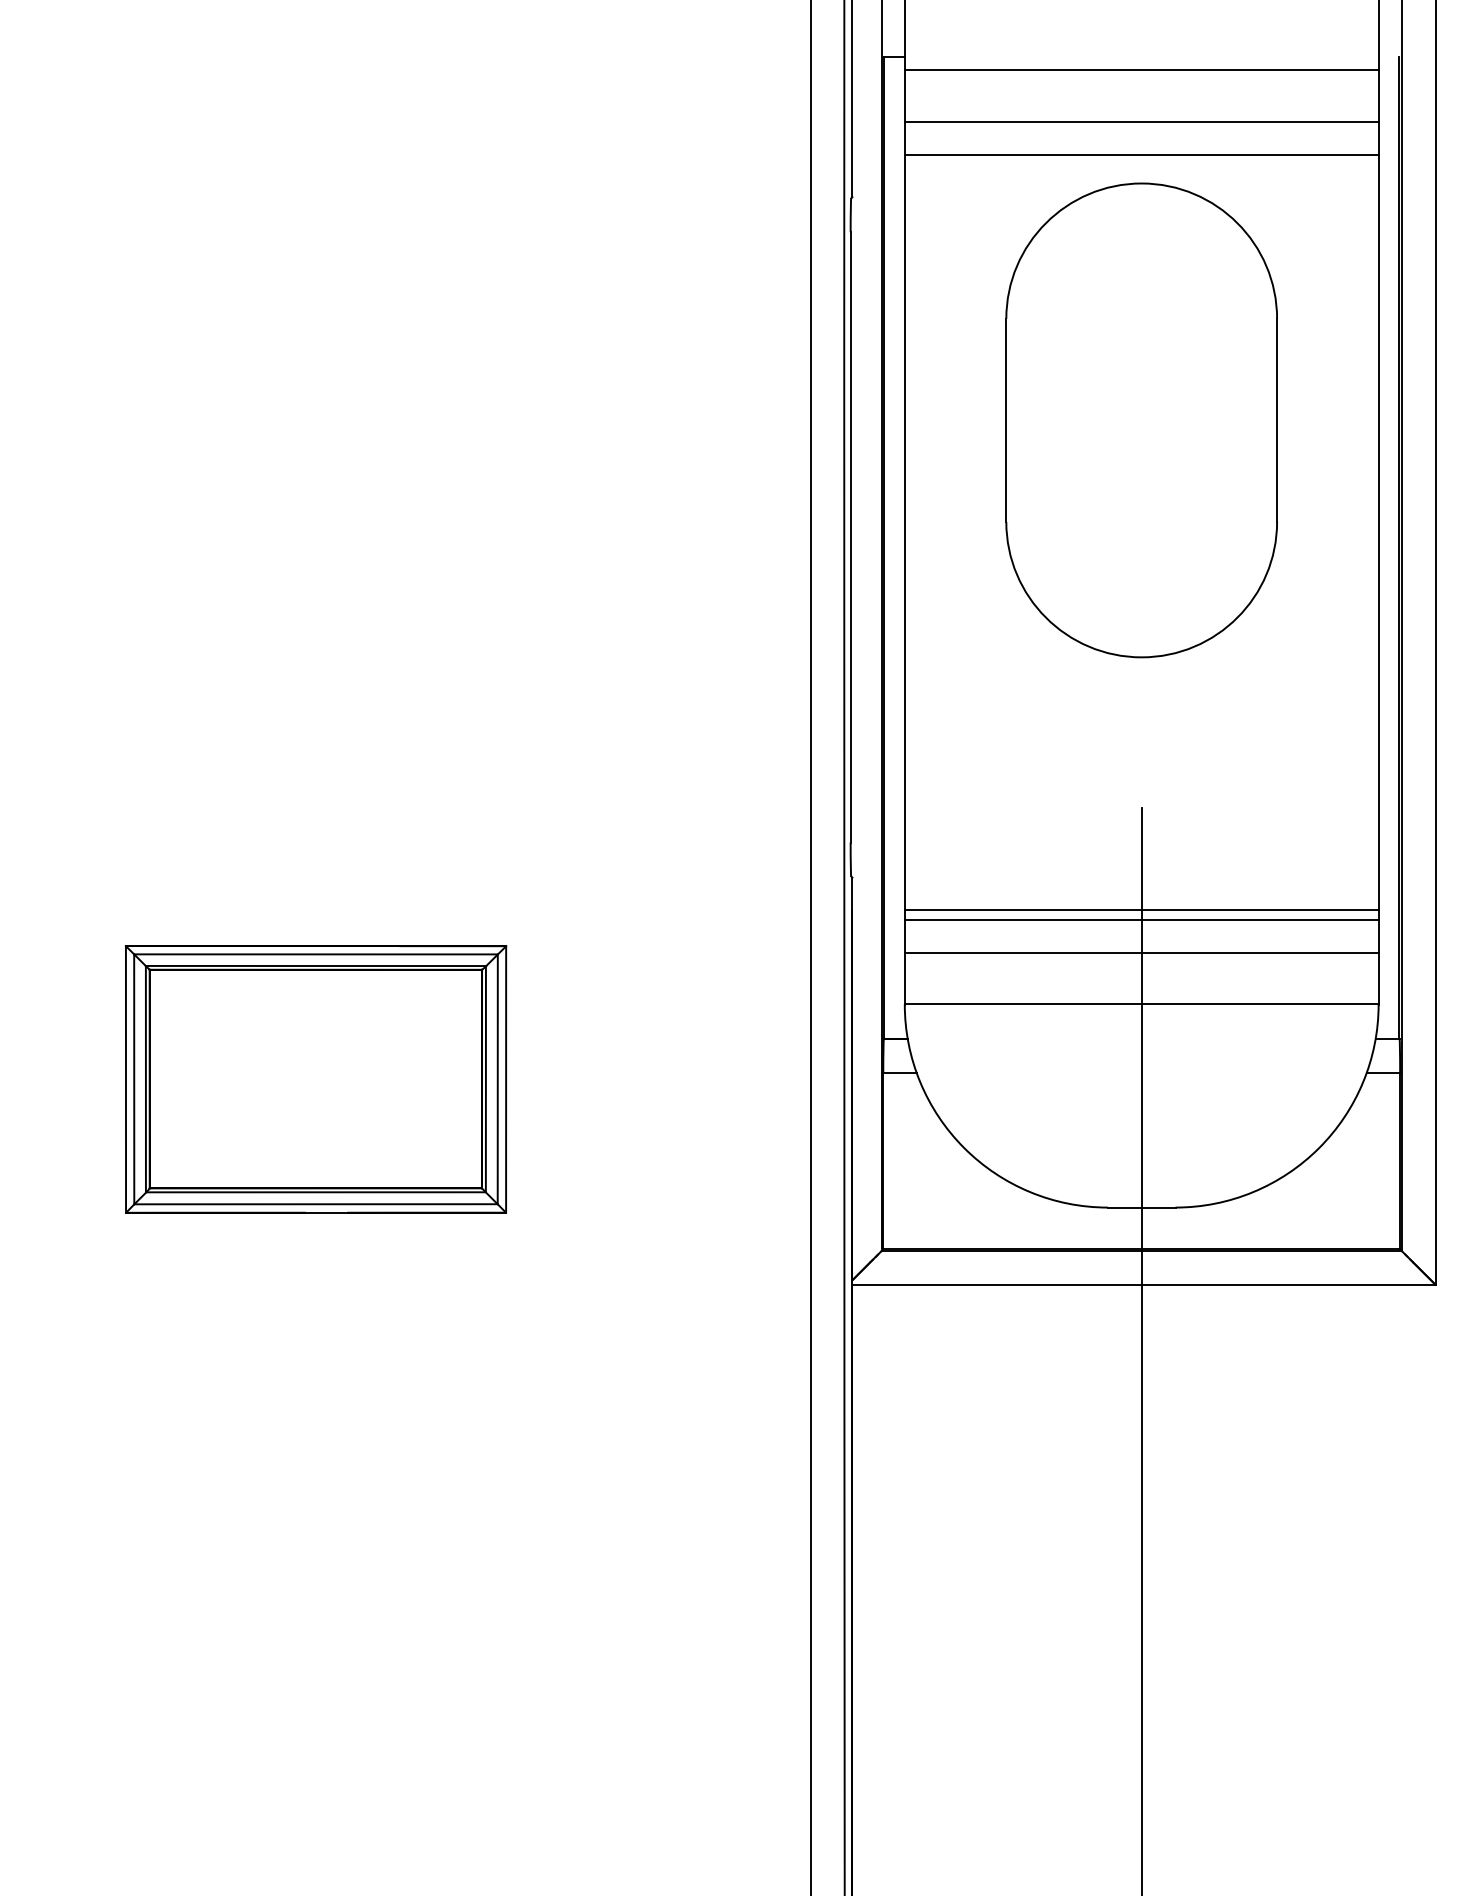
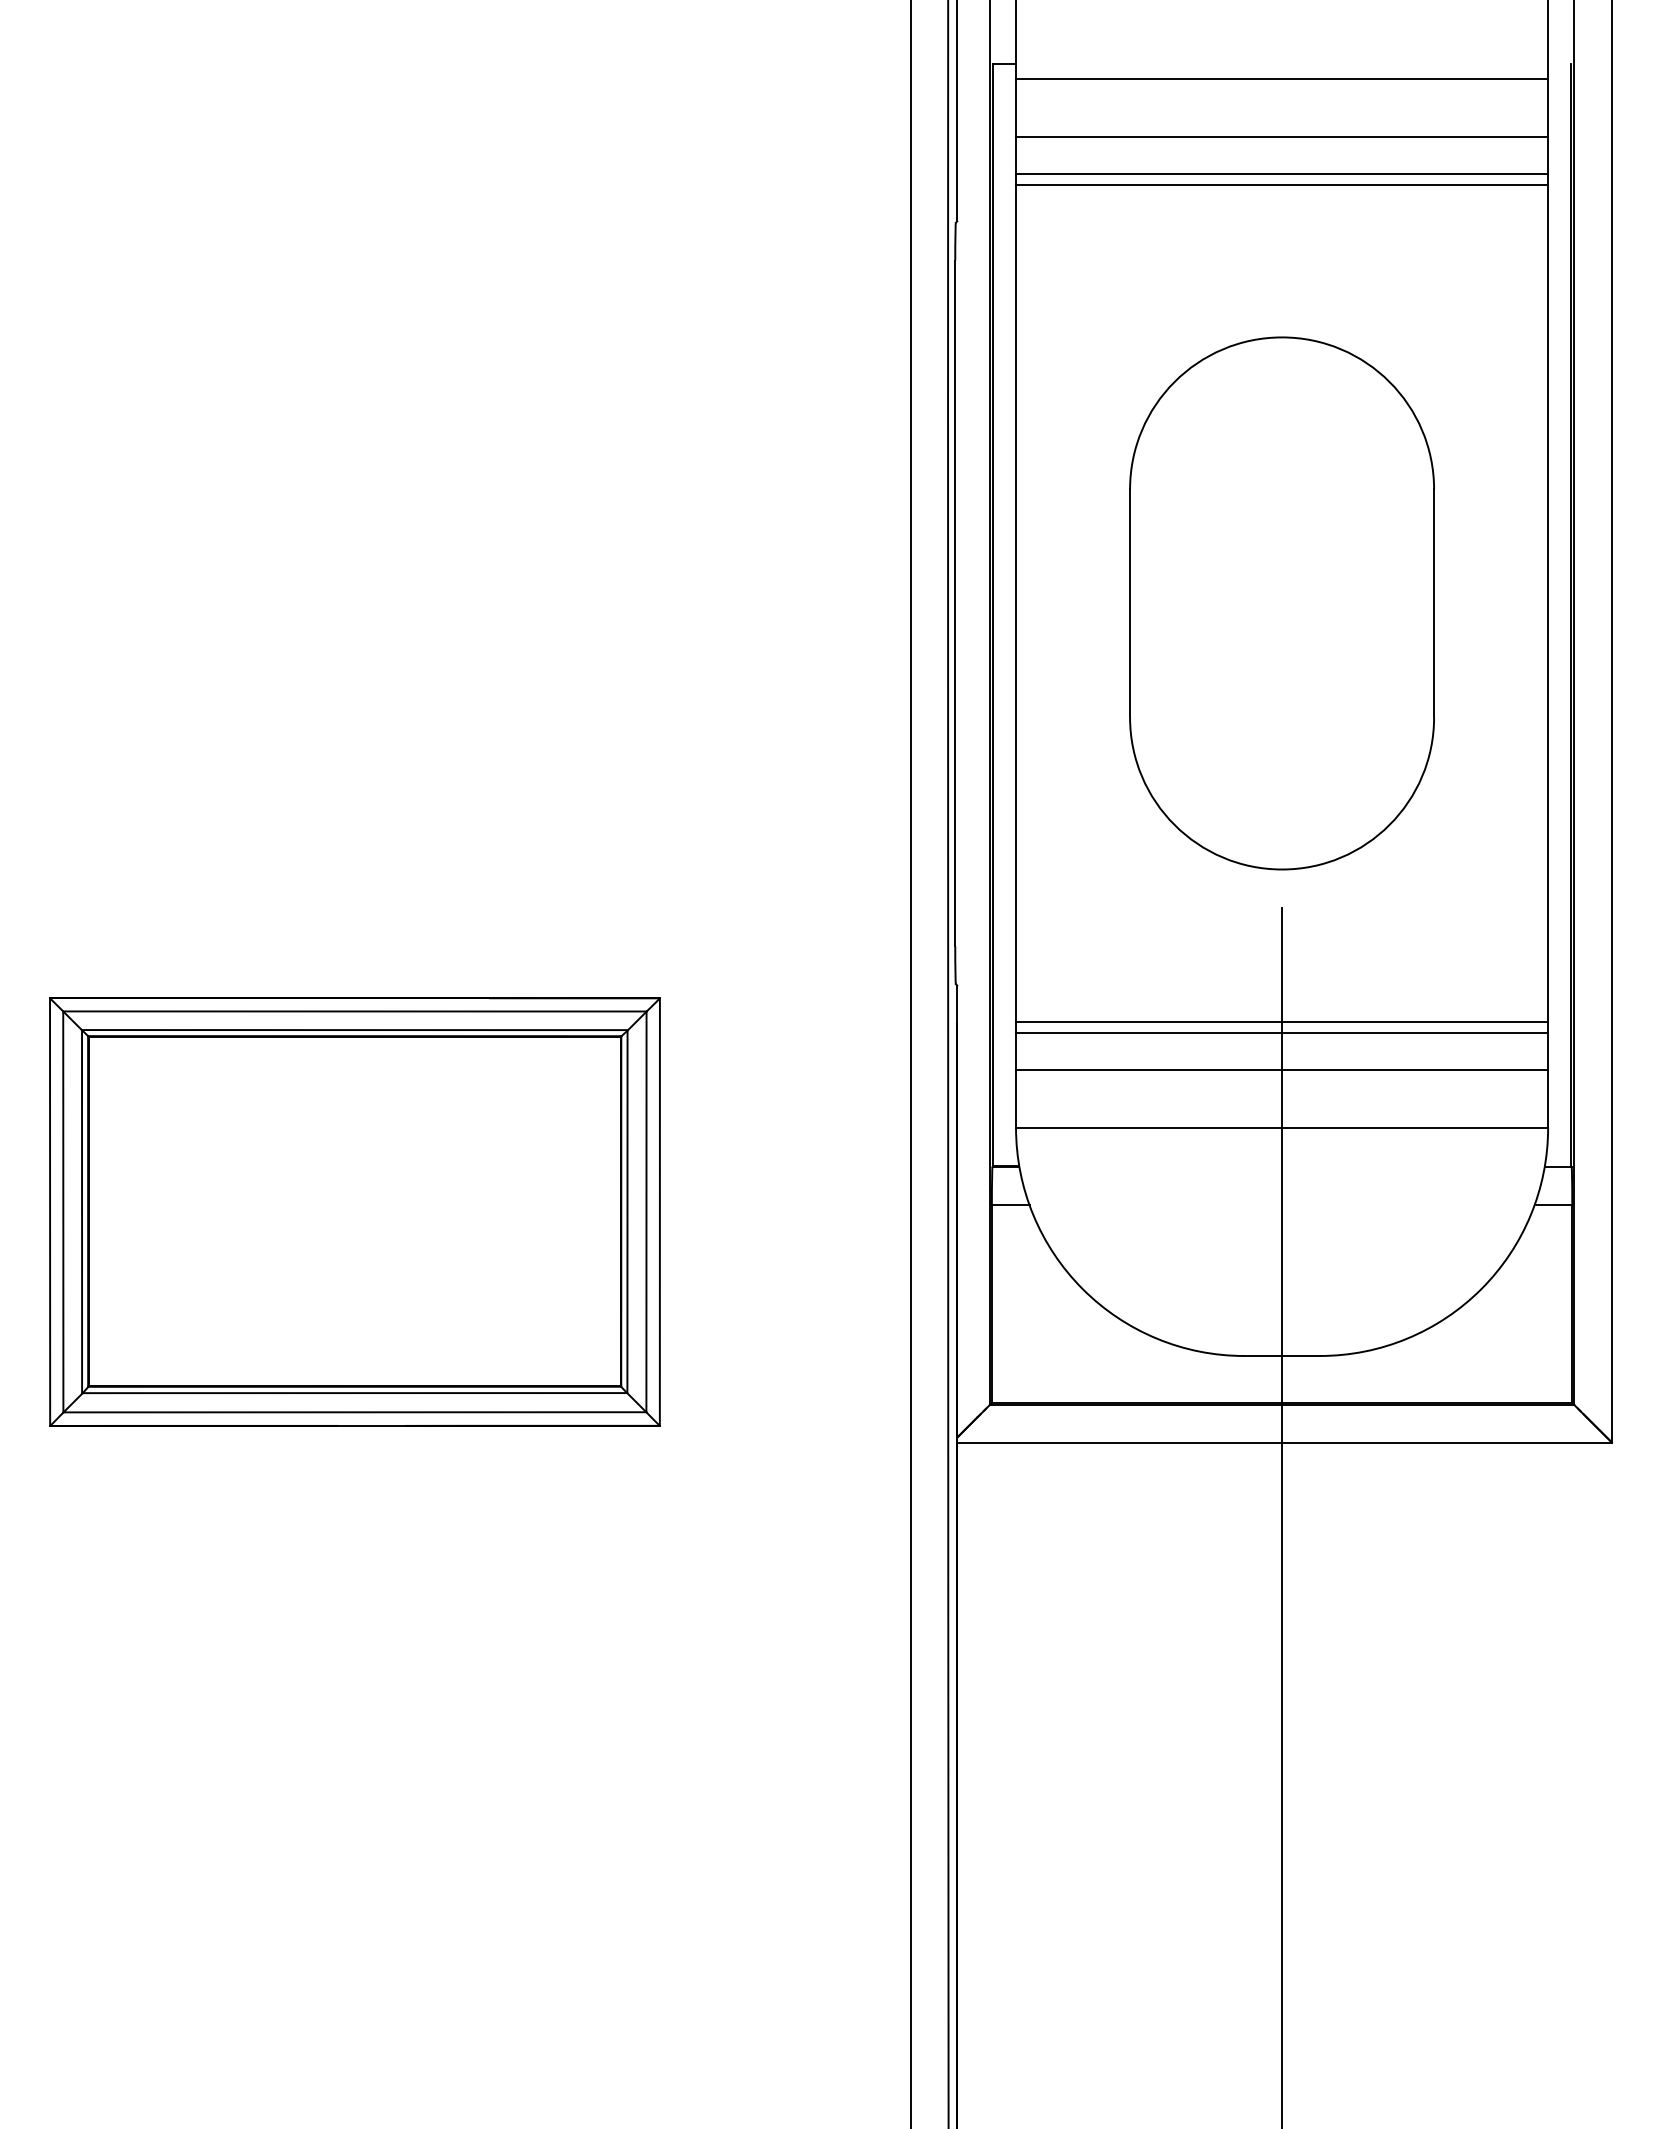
line: (1141, 165) -> (1281, 185), added
part: (1141, 420) -> (1281, 603), moved
part: (315, 1079) -> (354, 1212), size x1.43

